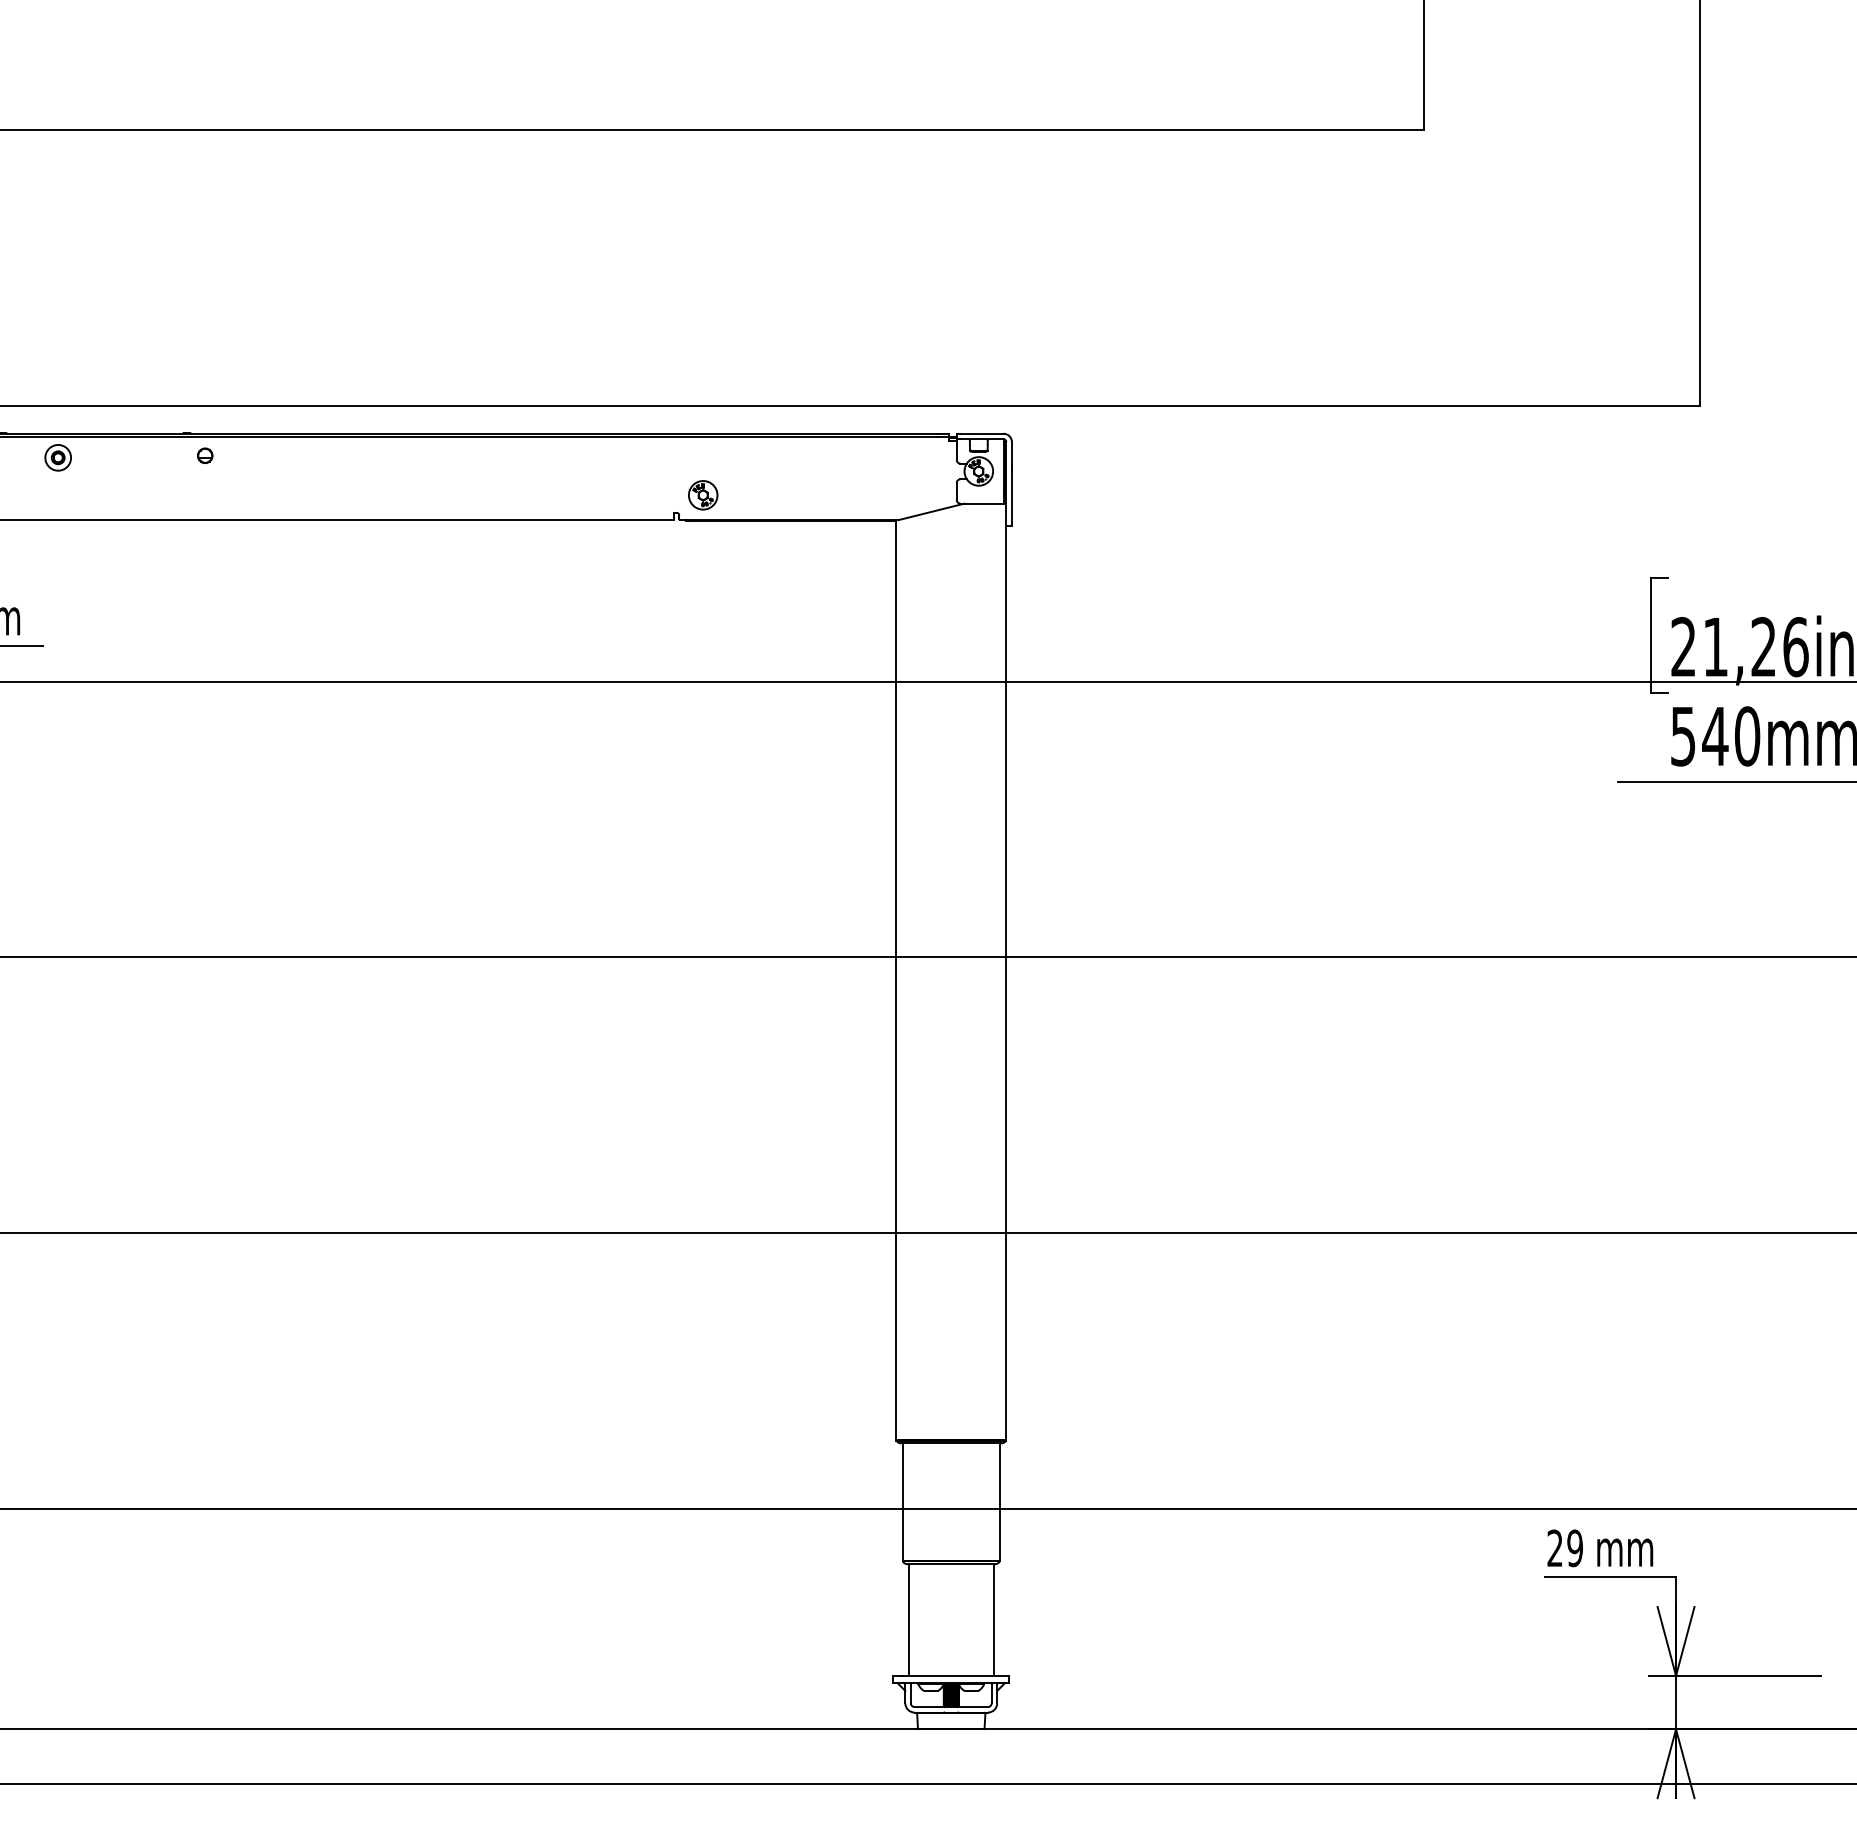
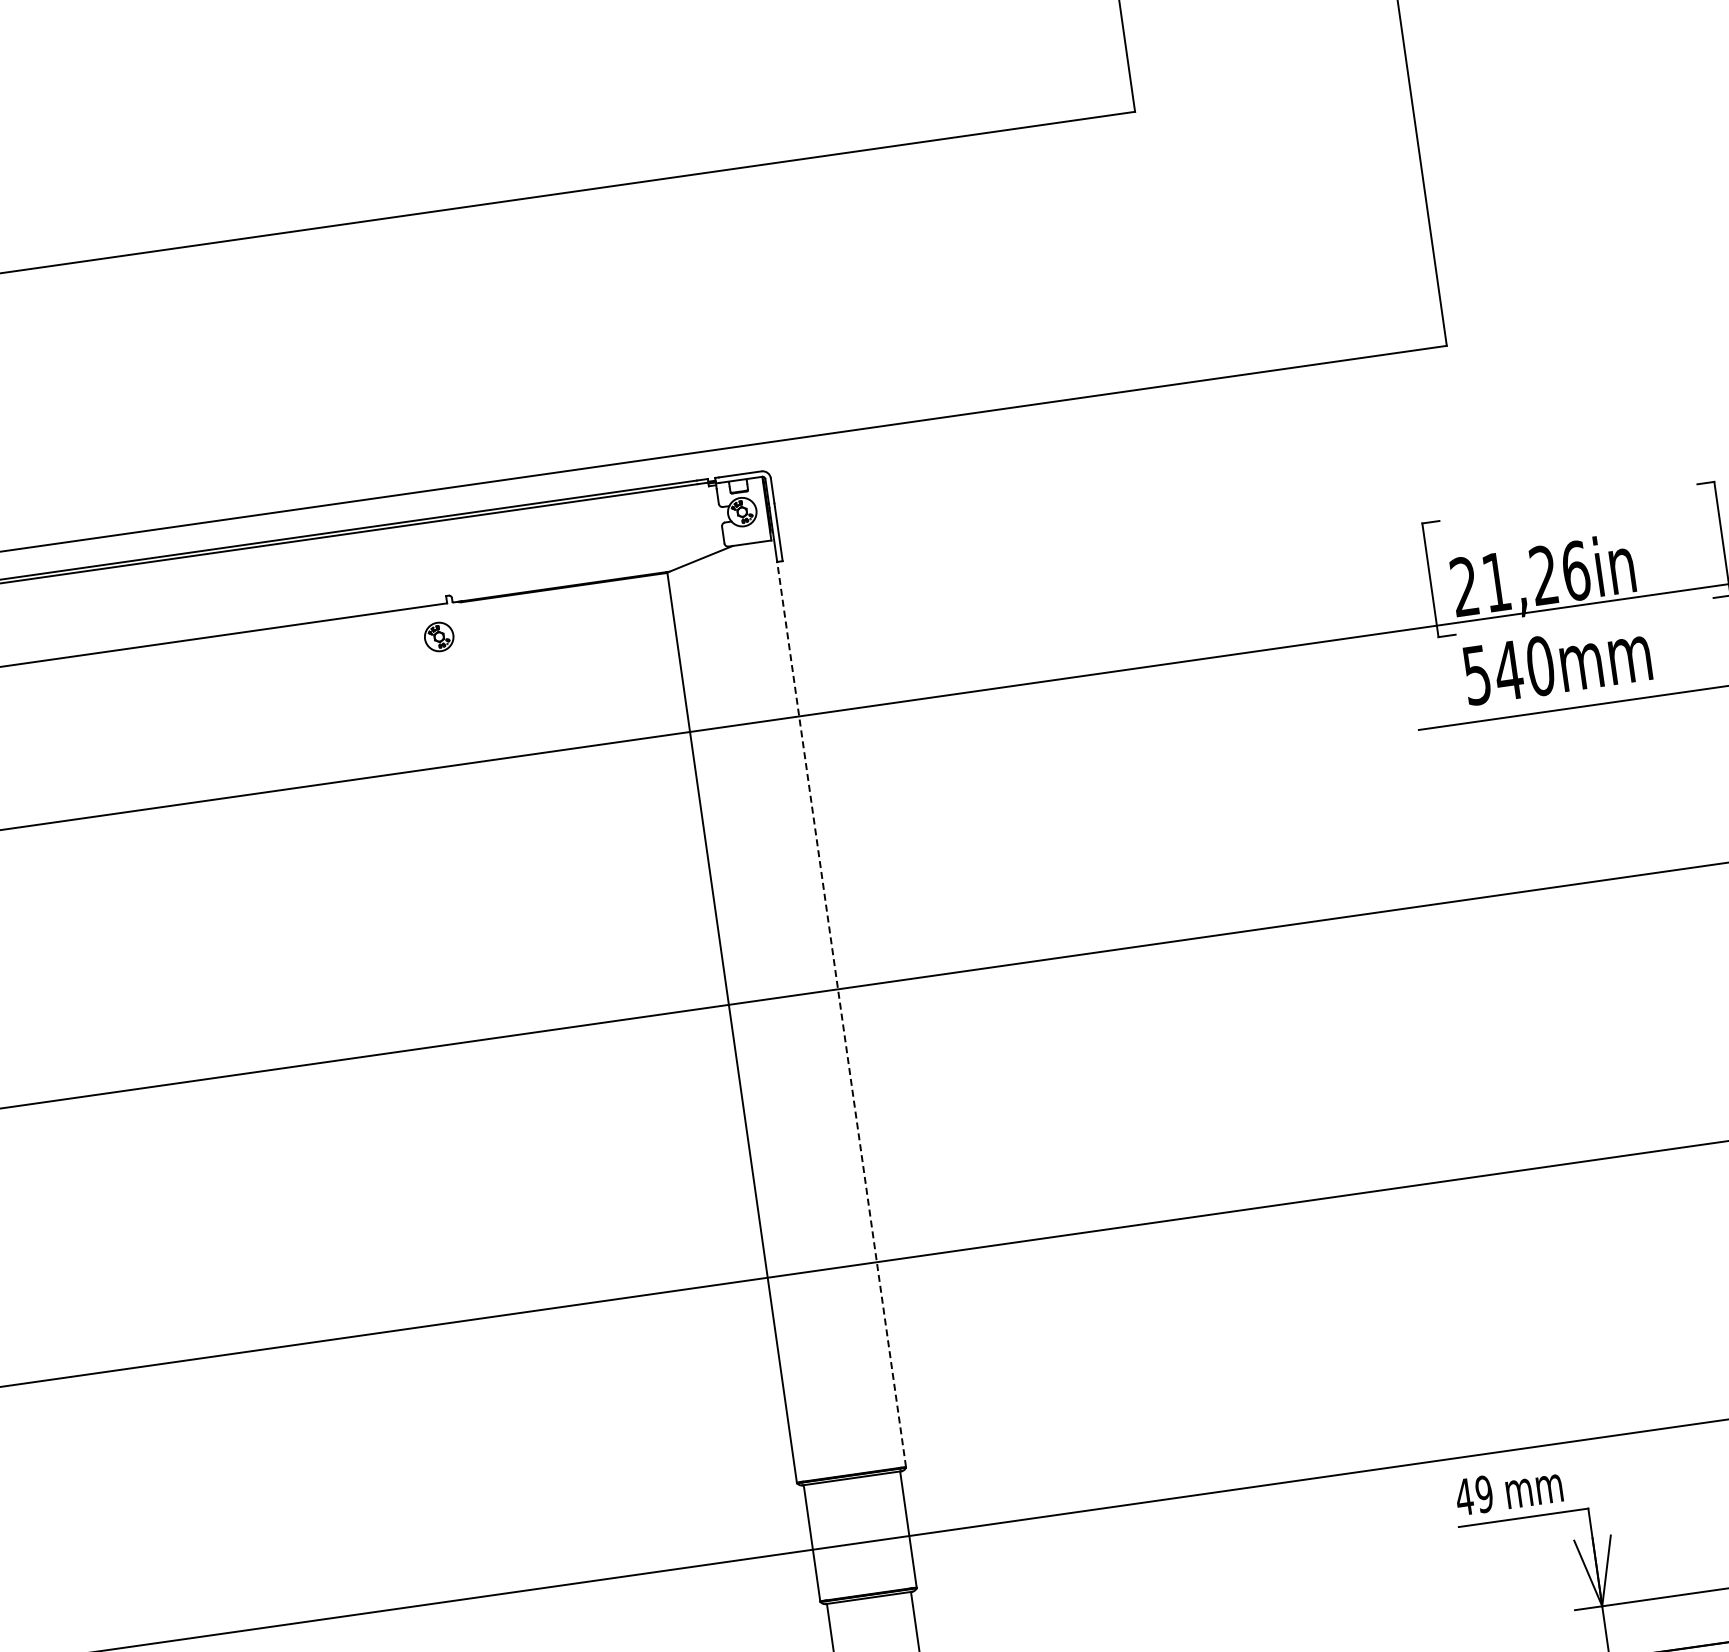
part: (703, 495) -> (439, 637), moved
line: (1006, 982) -> (841, 1014), solid -> dashed
text: (1554, 1547) -> (1463, 1496), 29 -> 49

